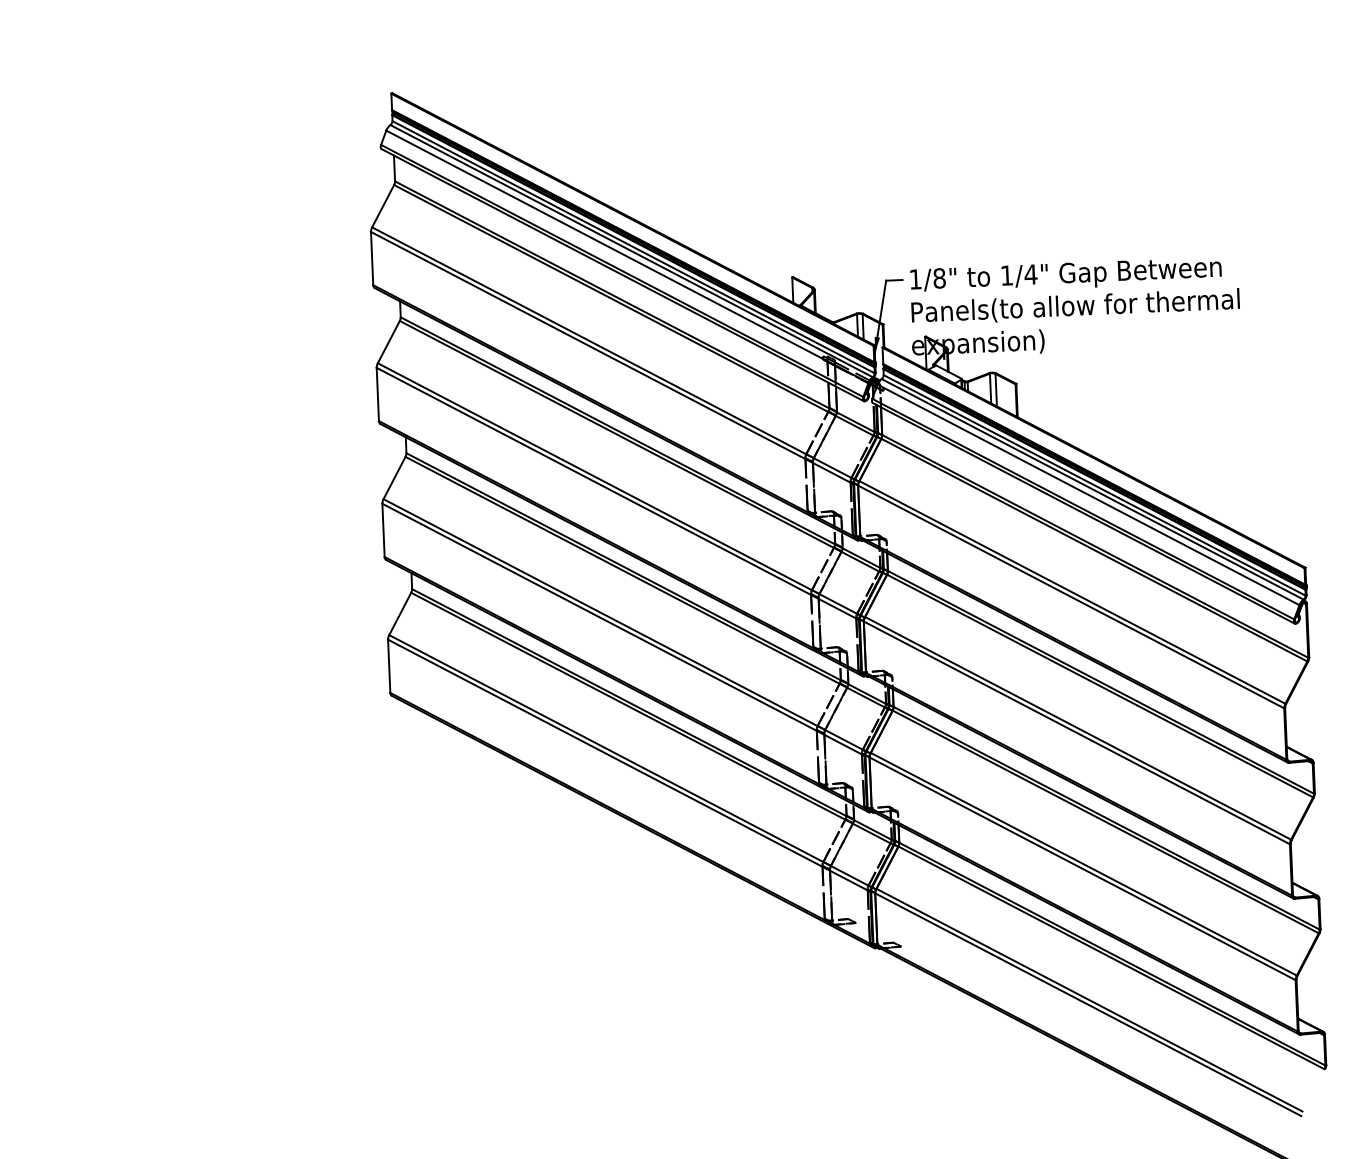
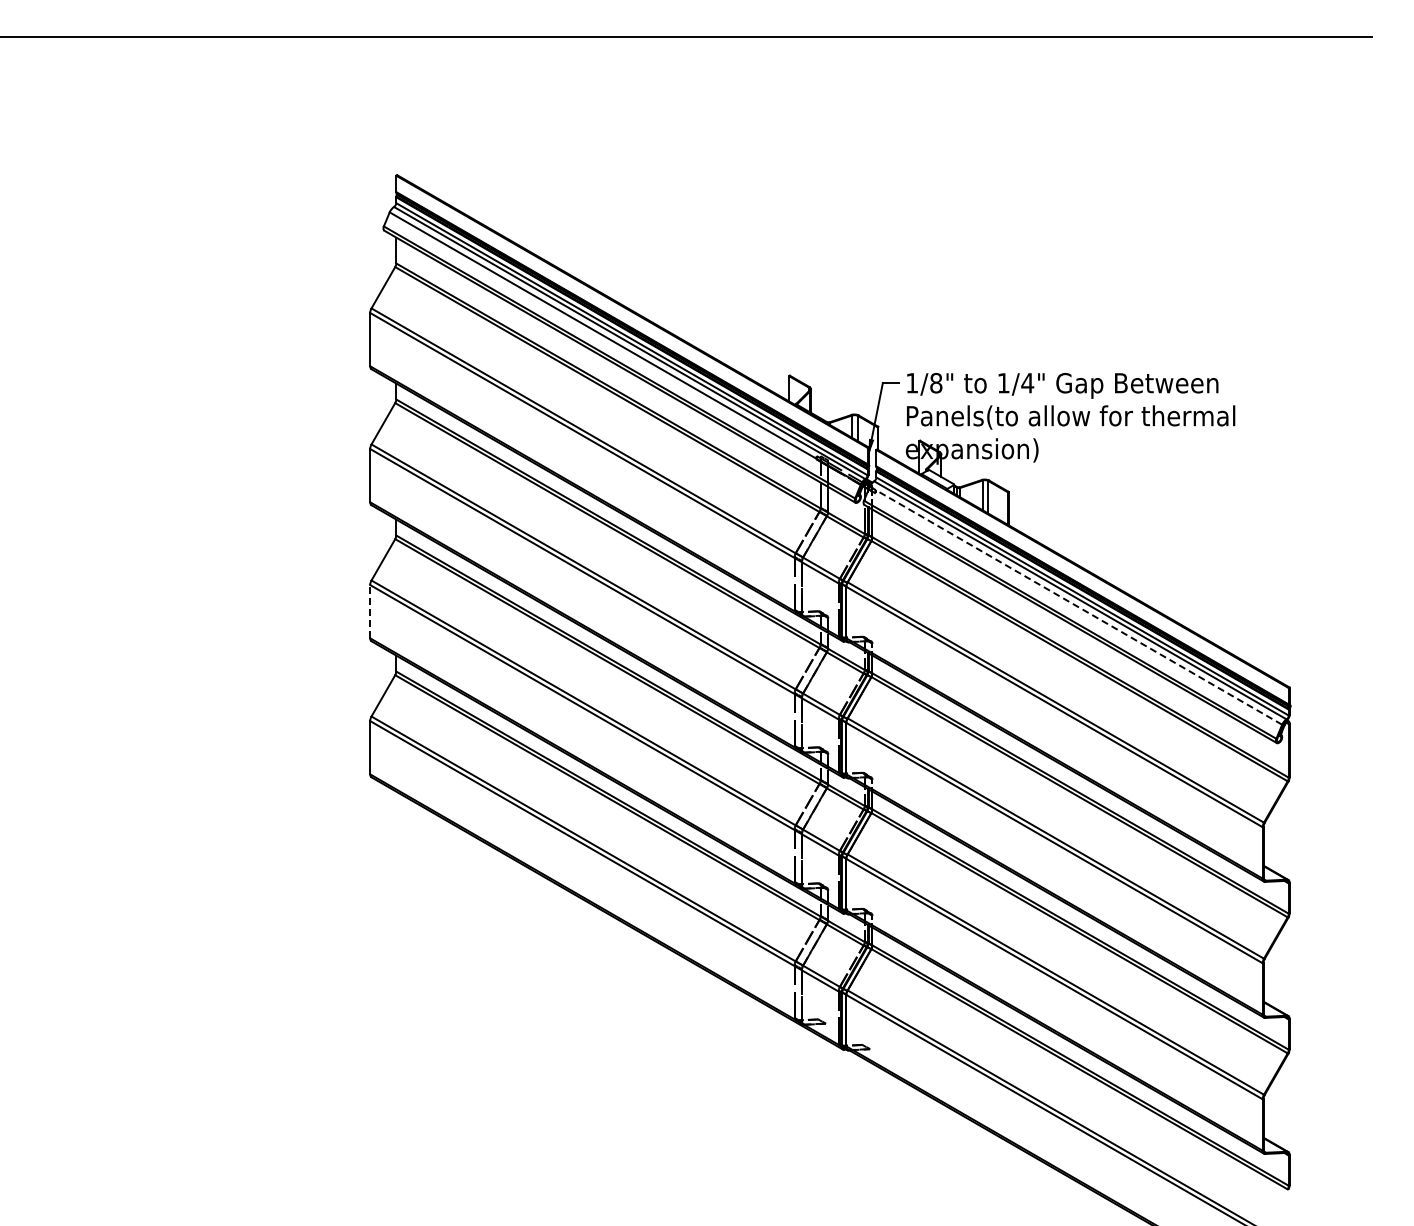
line: (1088, 494) -> (1076, 605), solid -> dashed
line: (383, 530) -> (370, 611), solid -> dashed

